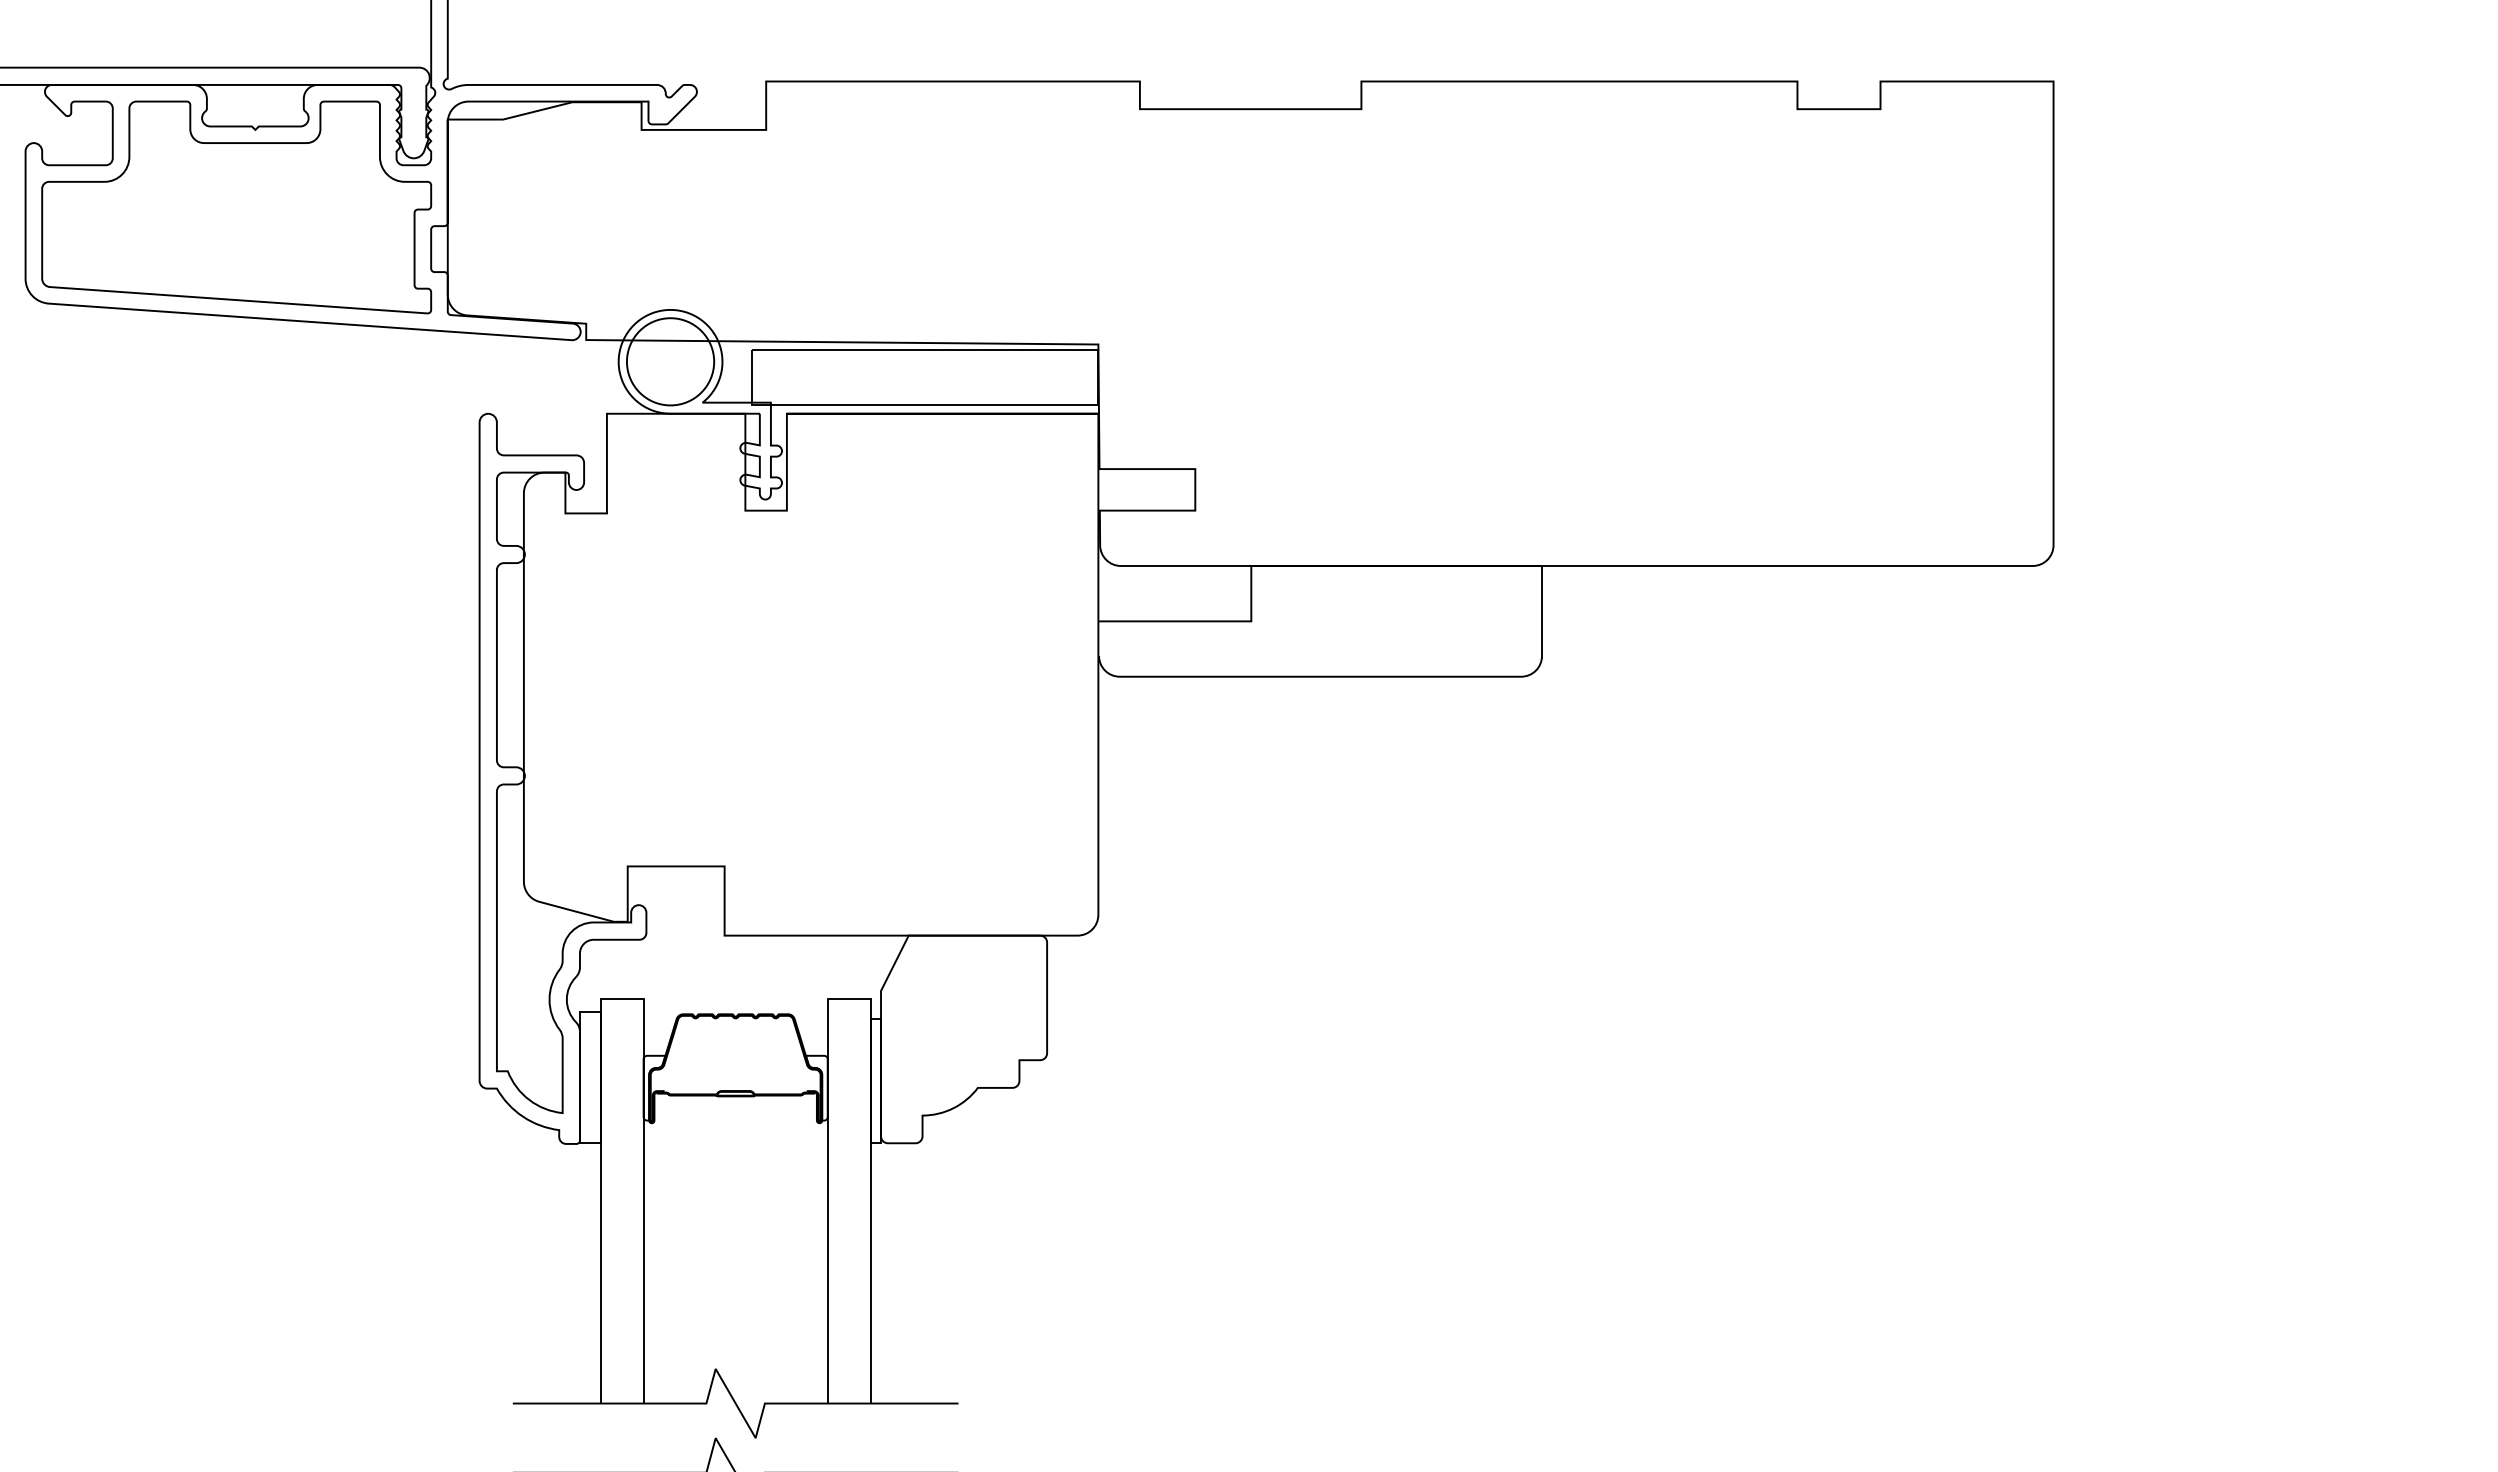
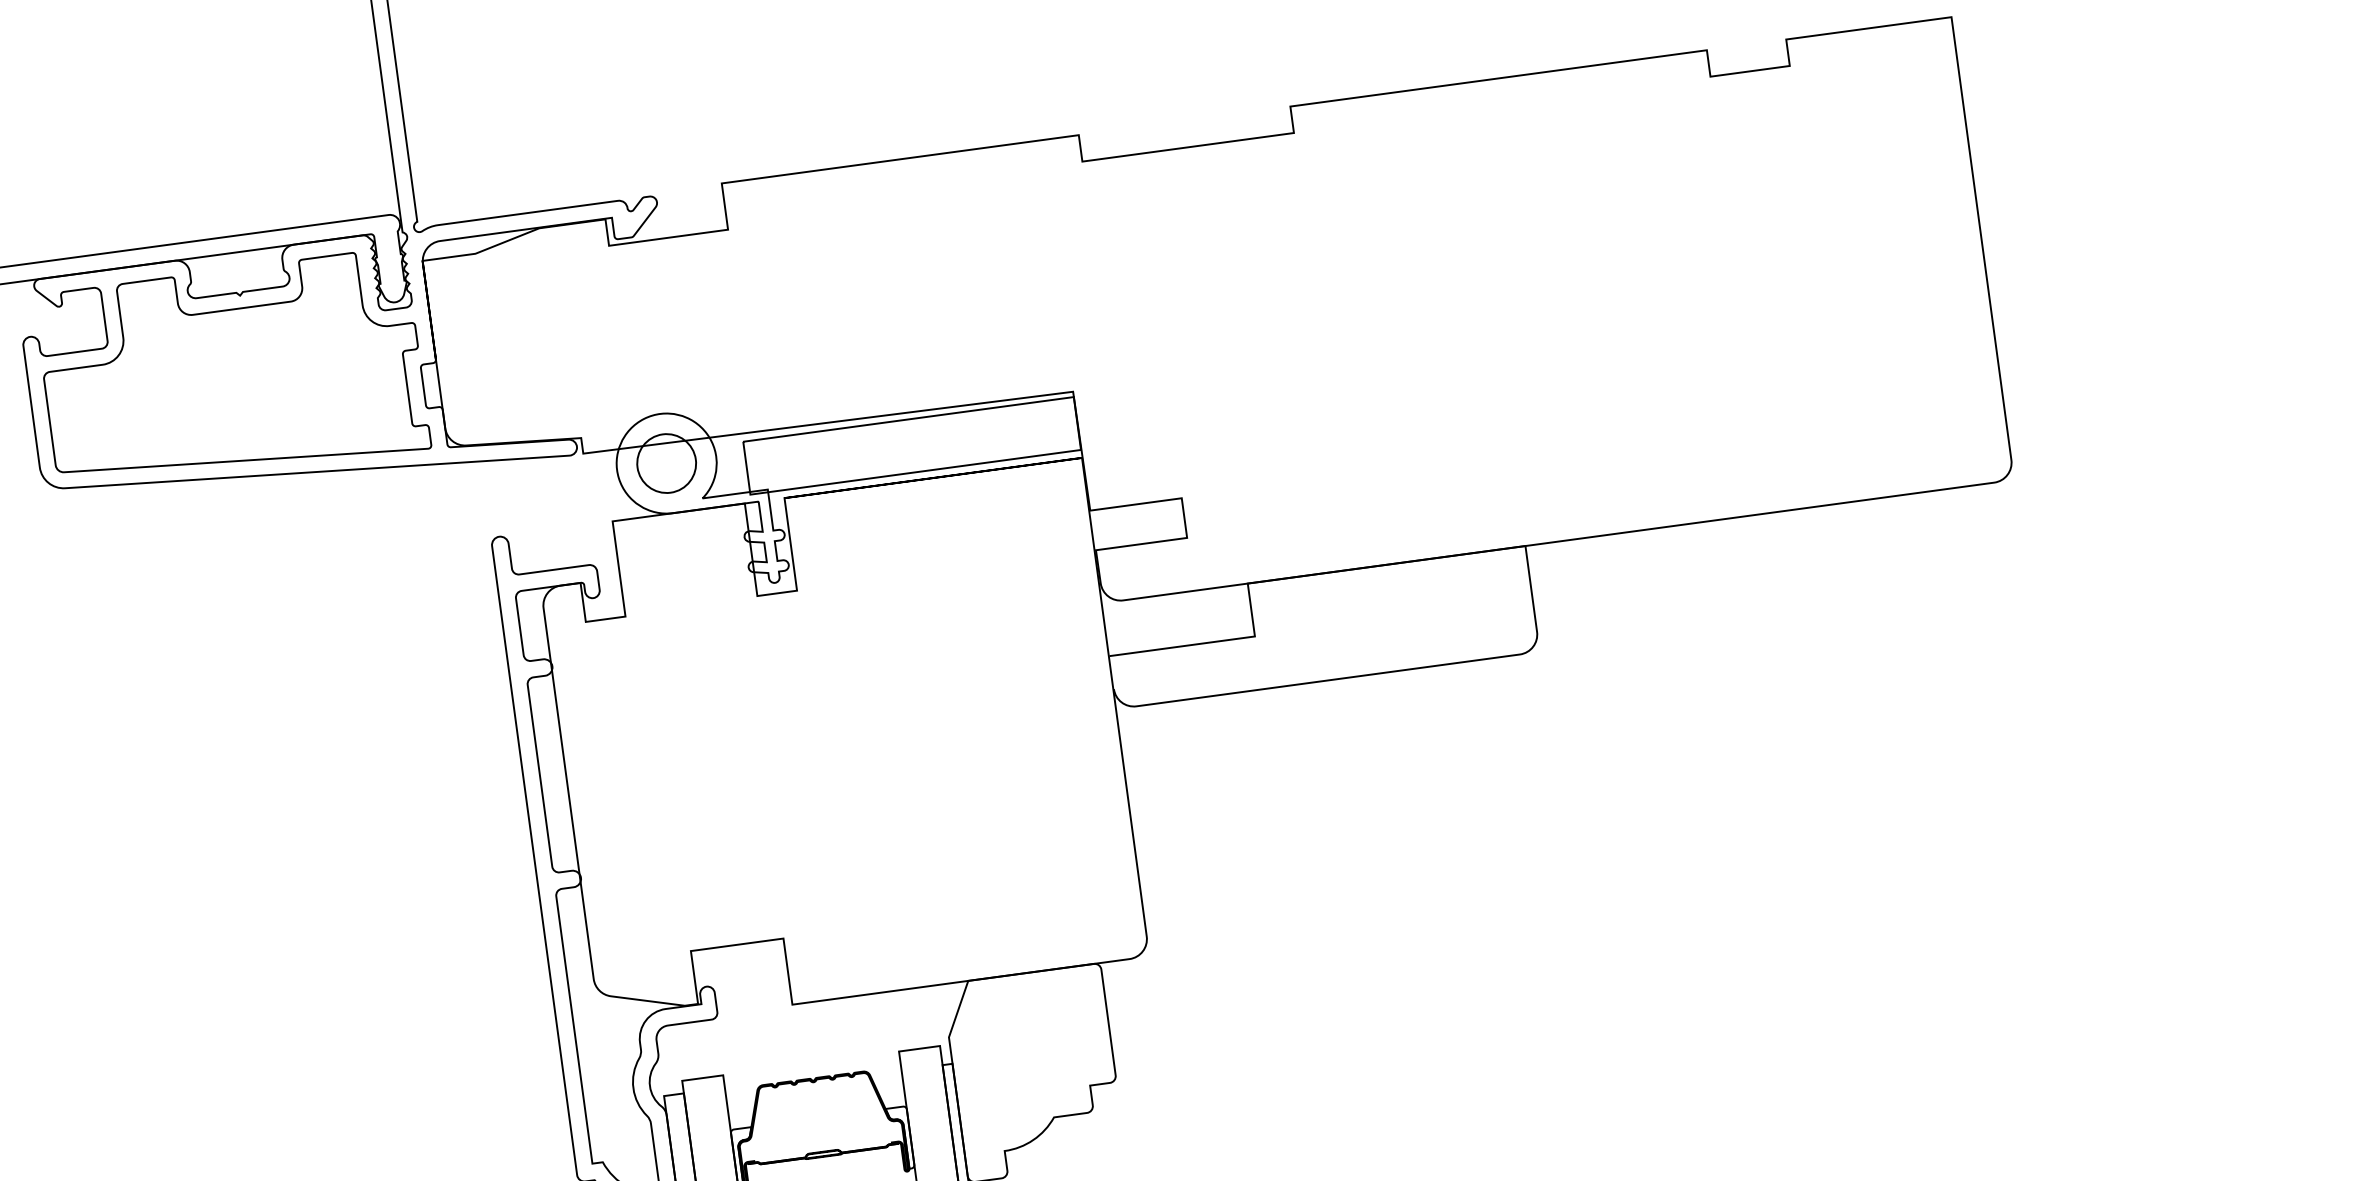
circle: (670, 361) -> (666, 463), size x0.7

